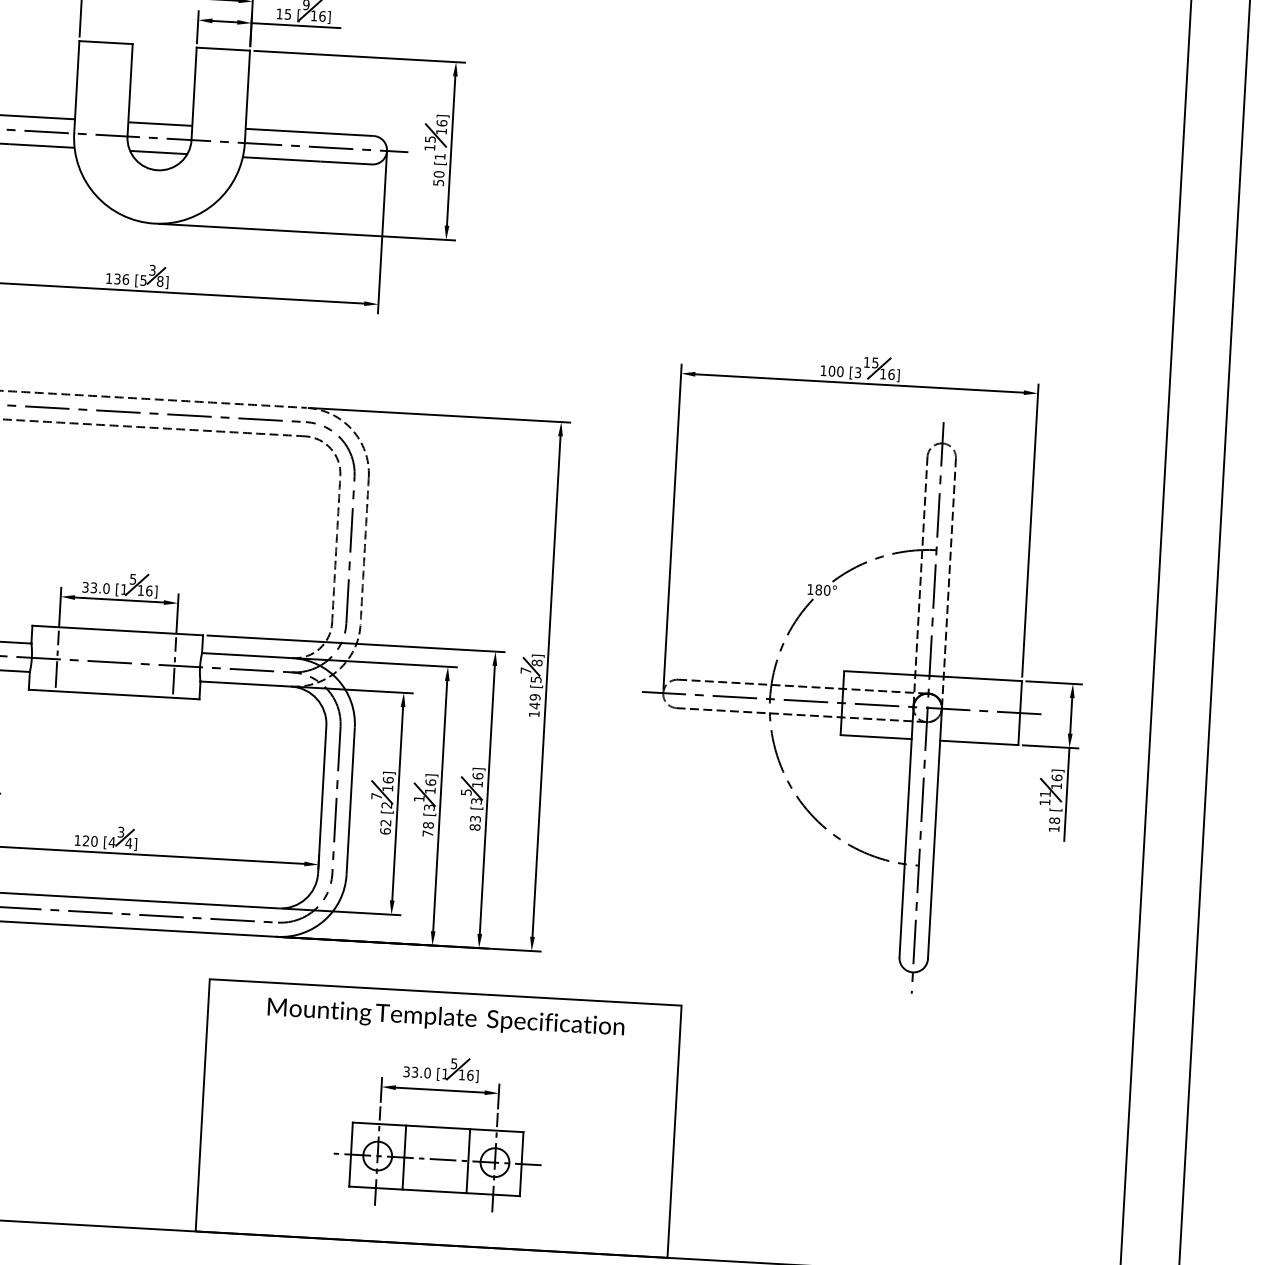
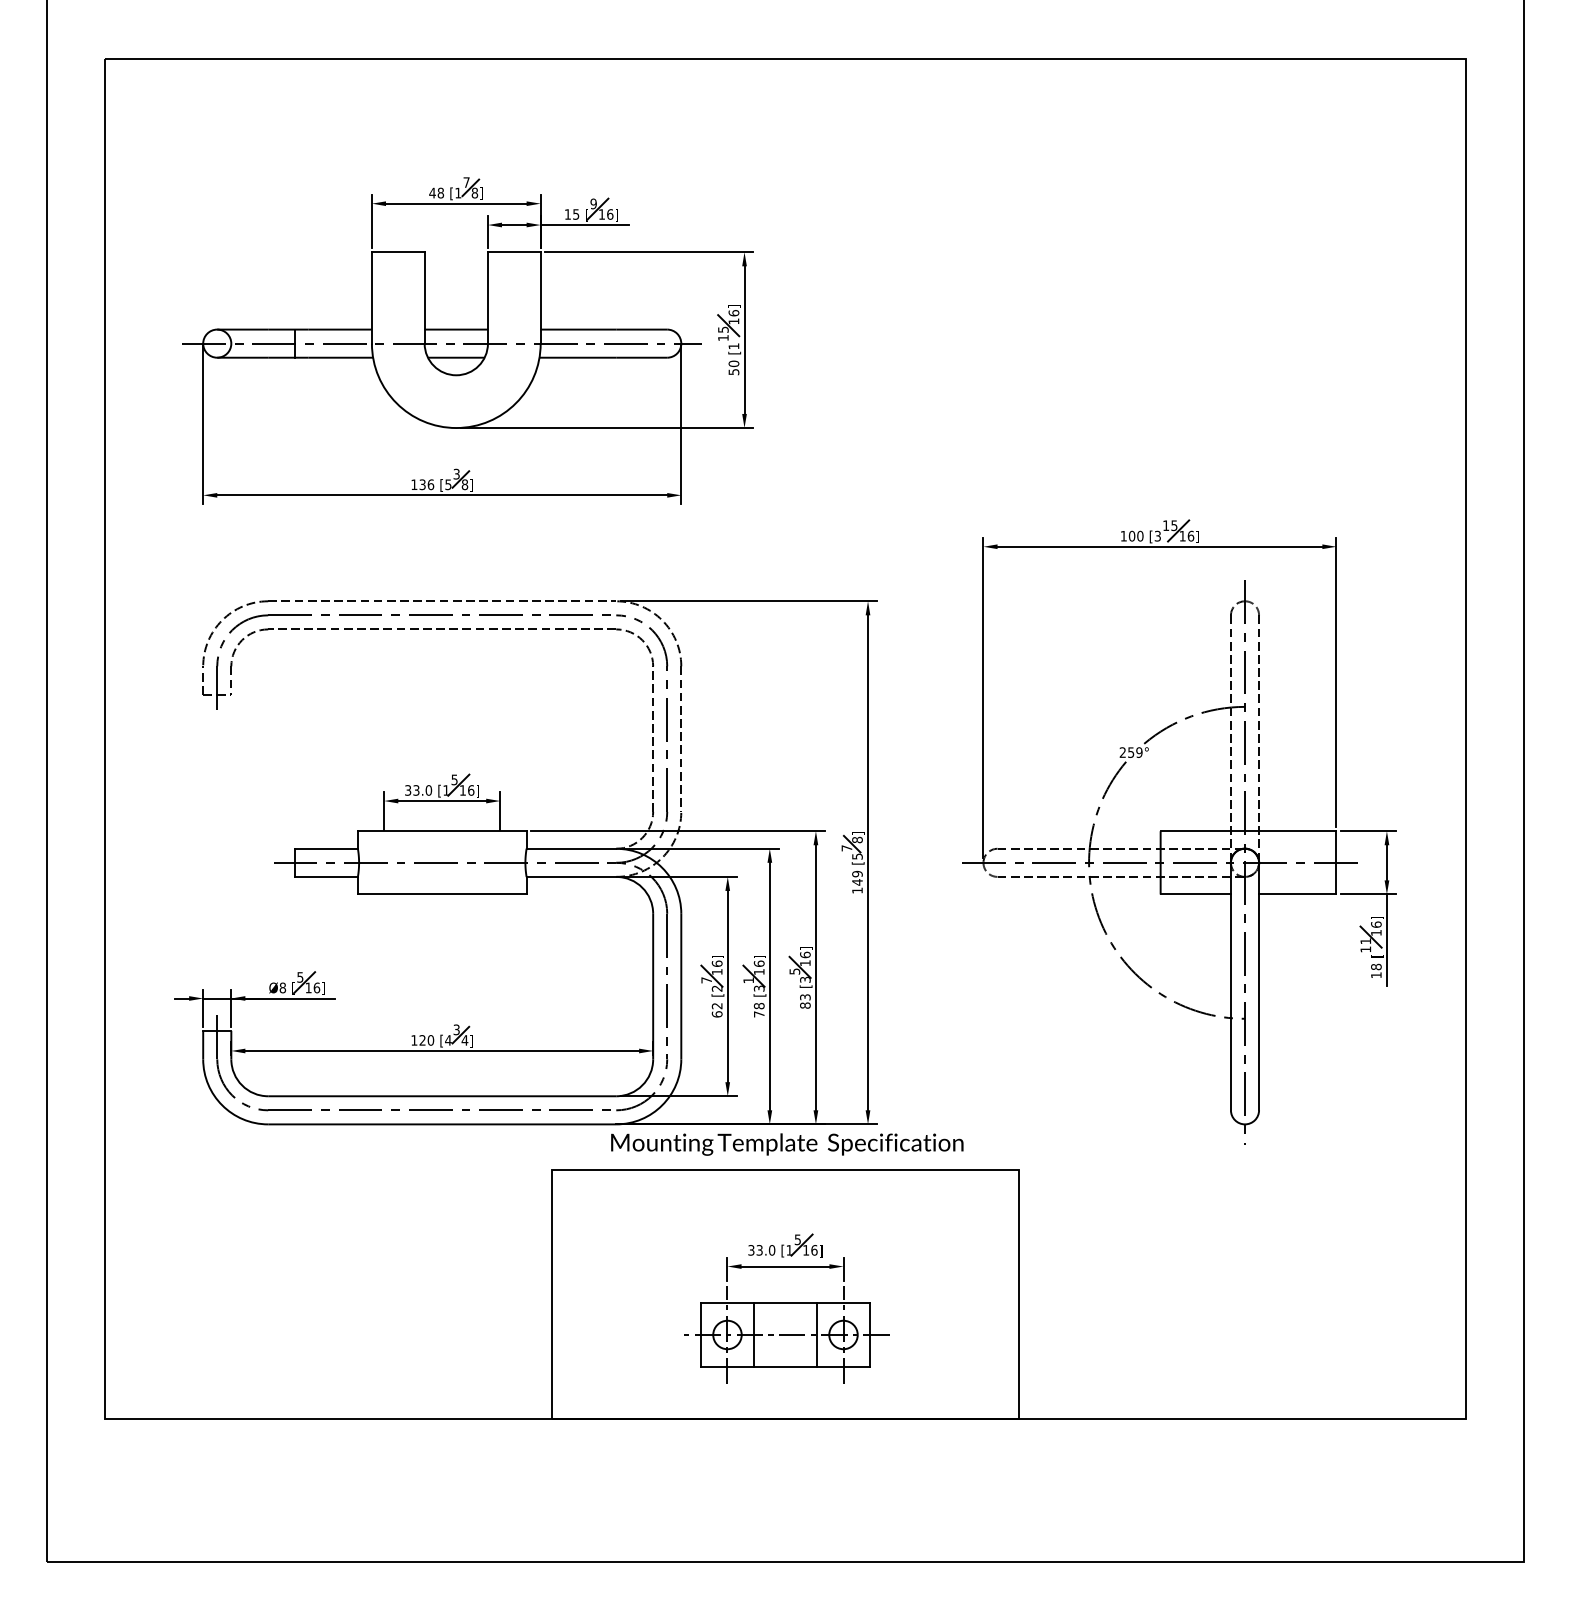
text: (818, 589) -> (1130, 752), 180° -> 259°
line: (57, 658) -> (384, 862), removed
line: (174, 665) -> (500, 862), removed
text: (446, 1018) -> (787, 1144), moved

